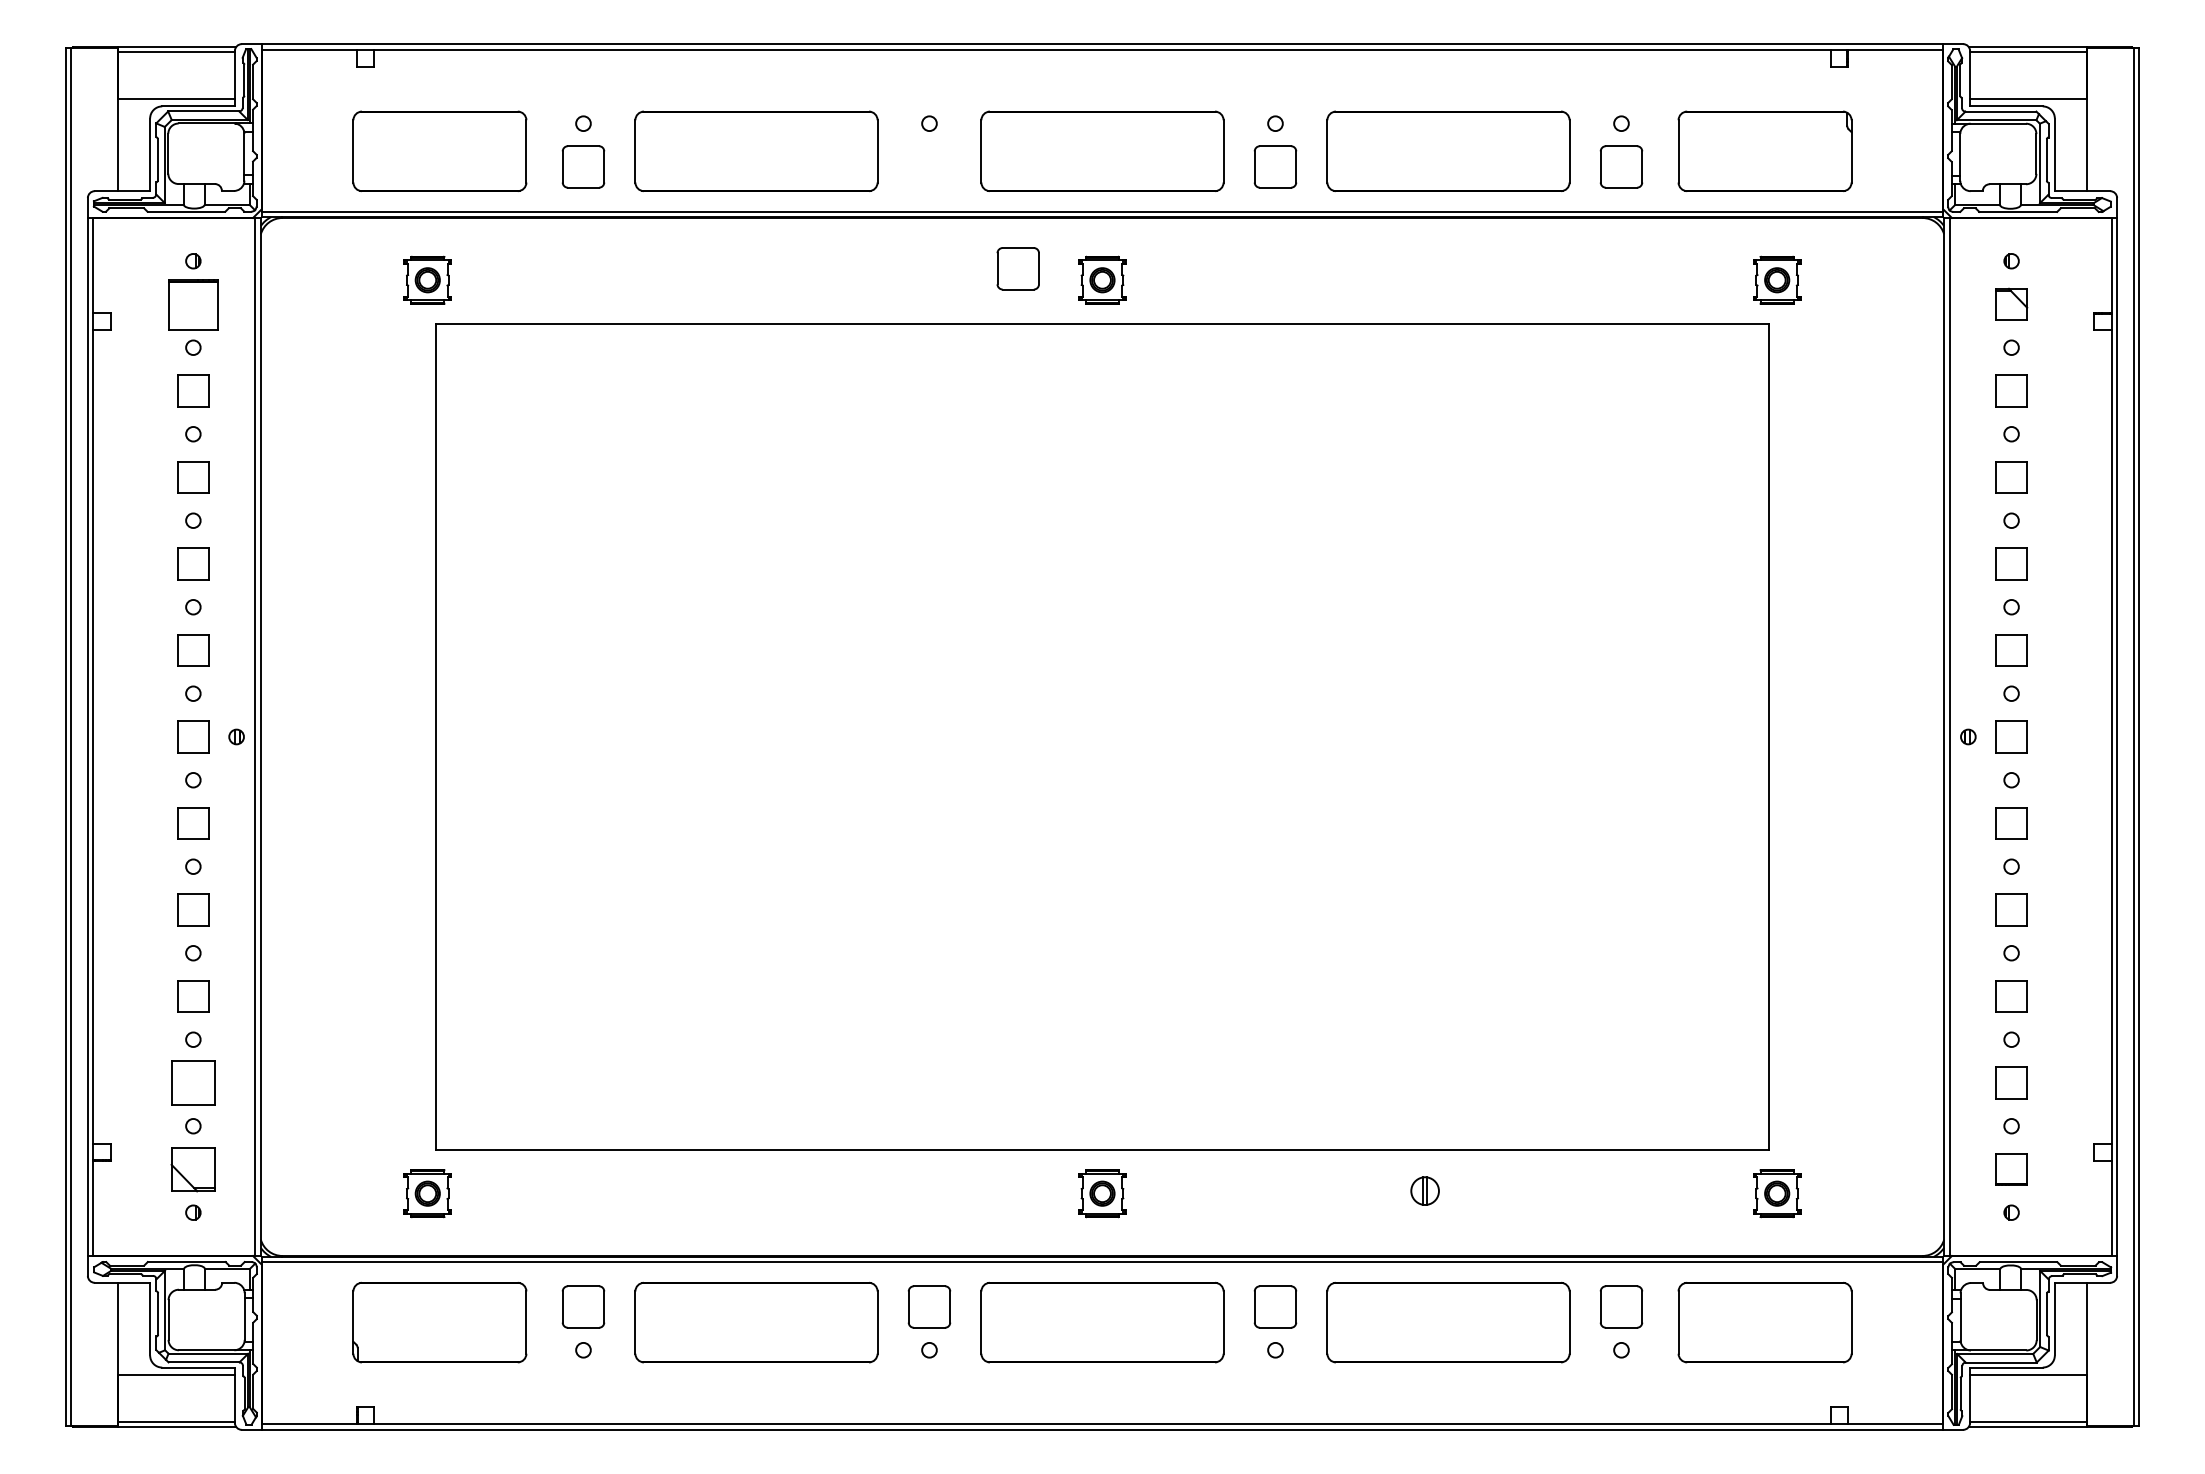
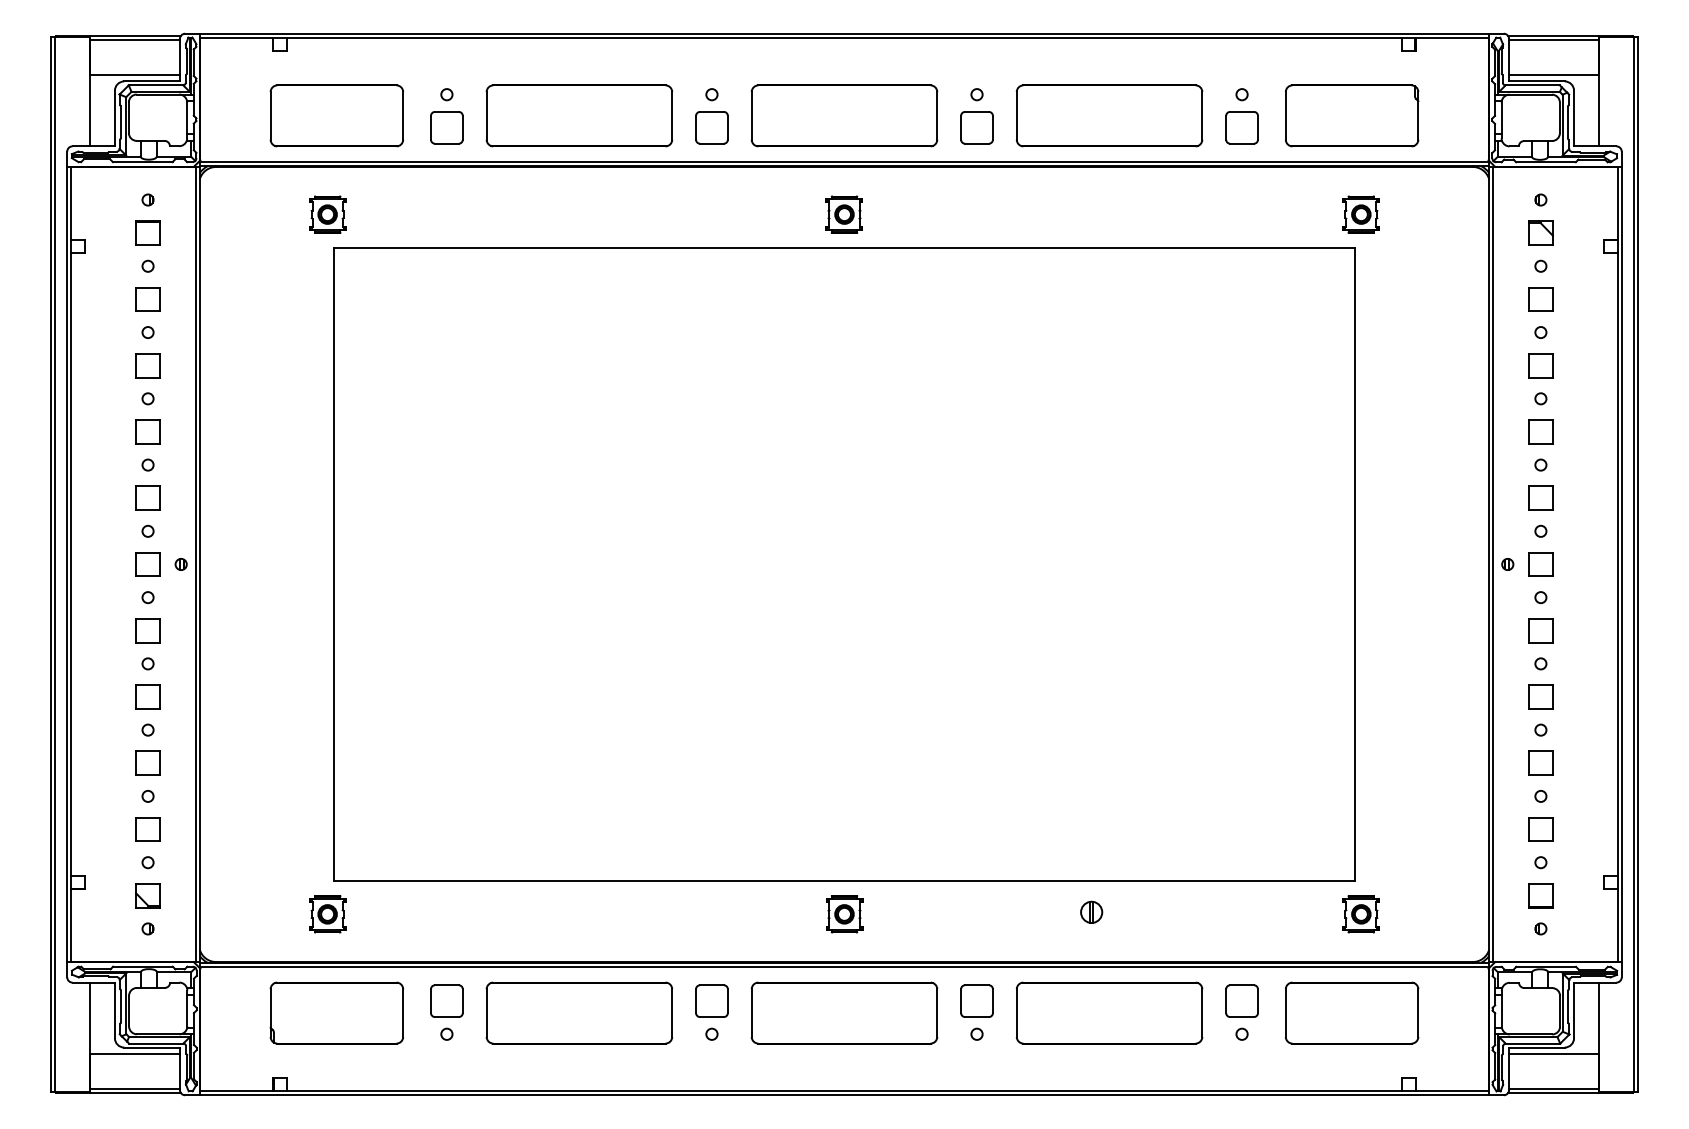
part: (1017, 268) -> (711, 127), moved
part: (192, 303) -> (147, 232), size x0.62
part: (192, 1082) -> (147, 829), size x0.71
part: (192, 1169) -> (147, 895), size x0.71

